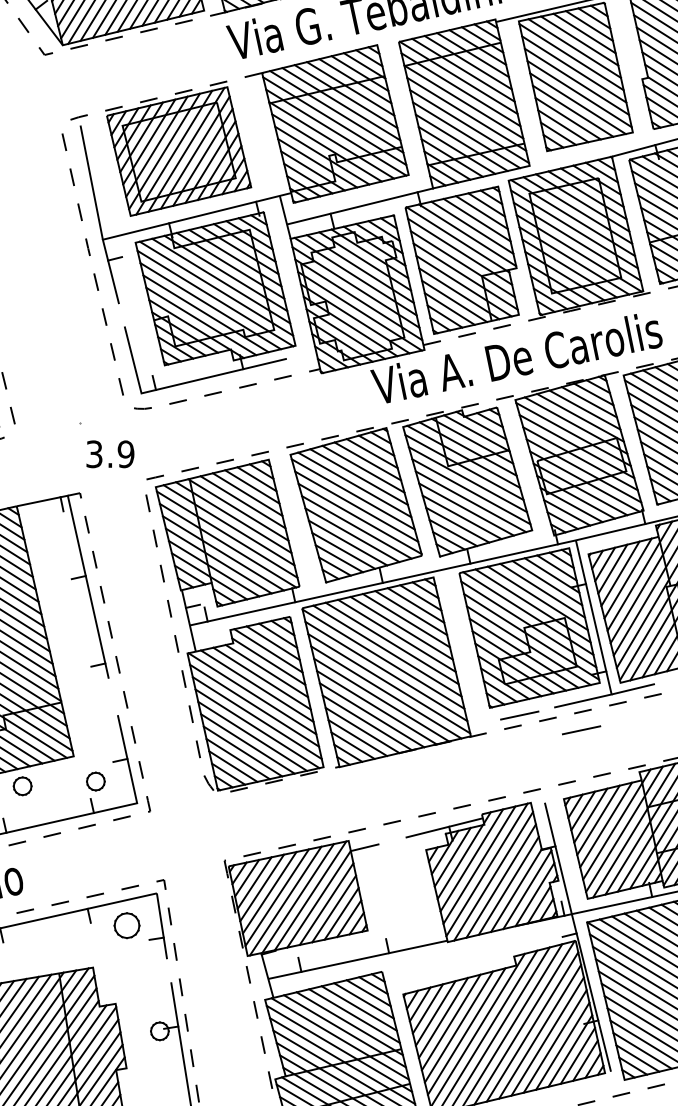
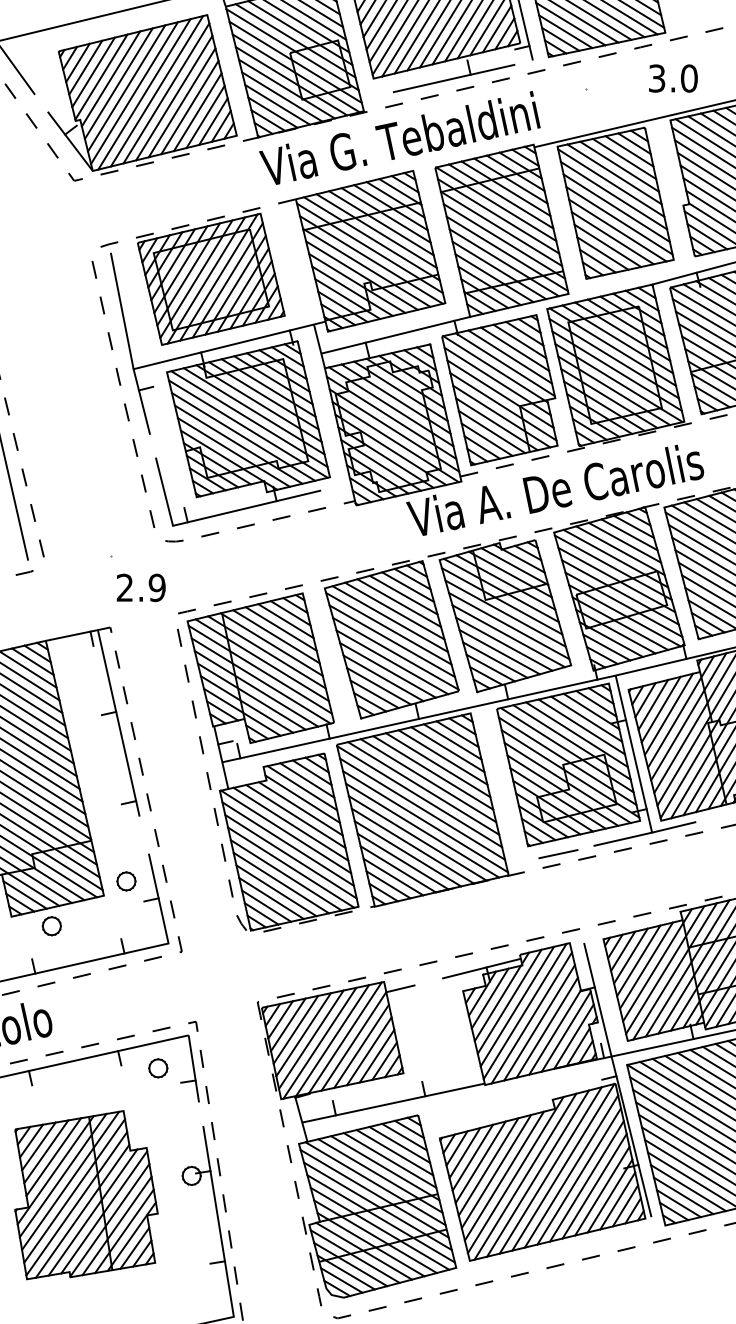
text: (93, 454) -> (124, 588), 3.9 -> 2.9
line: (581, 730) -> (621, 869), removed
part: (95, 781) -> (126, 881), moved
part: (127, 925) -> (158, 1068), size x0.71

